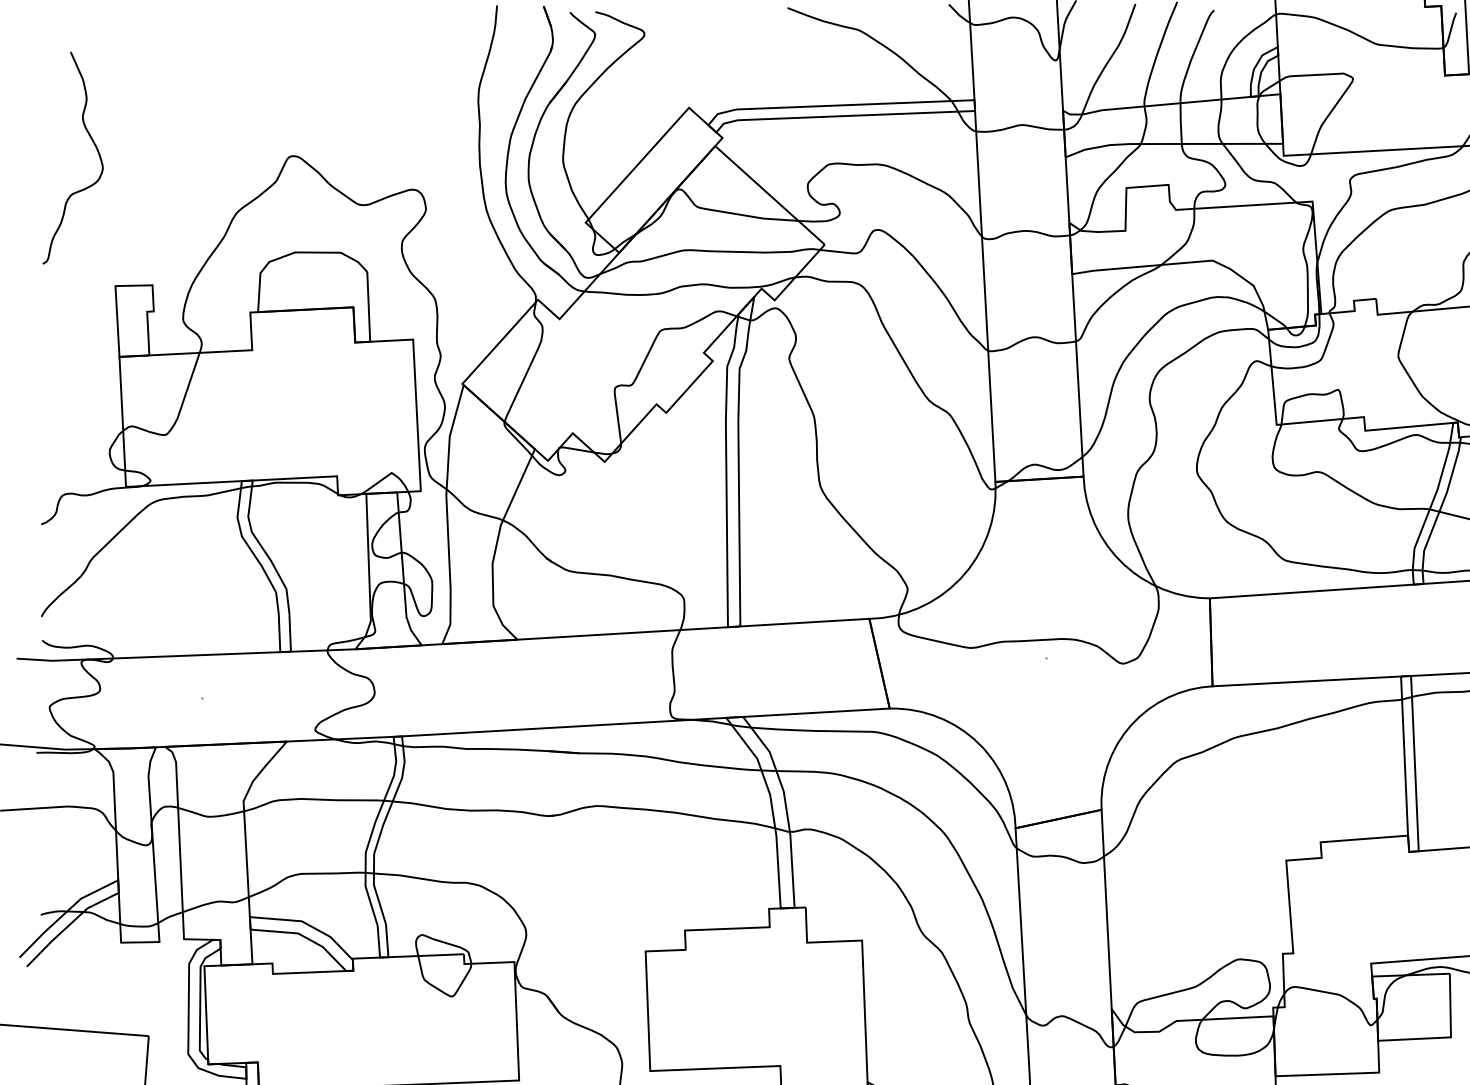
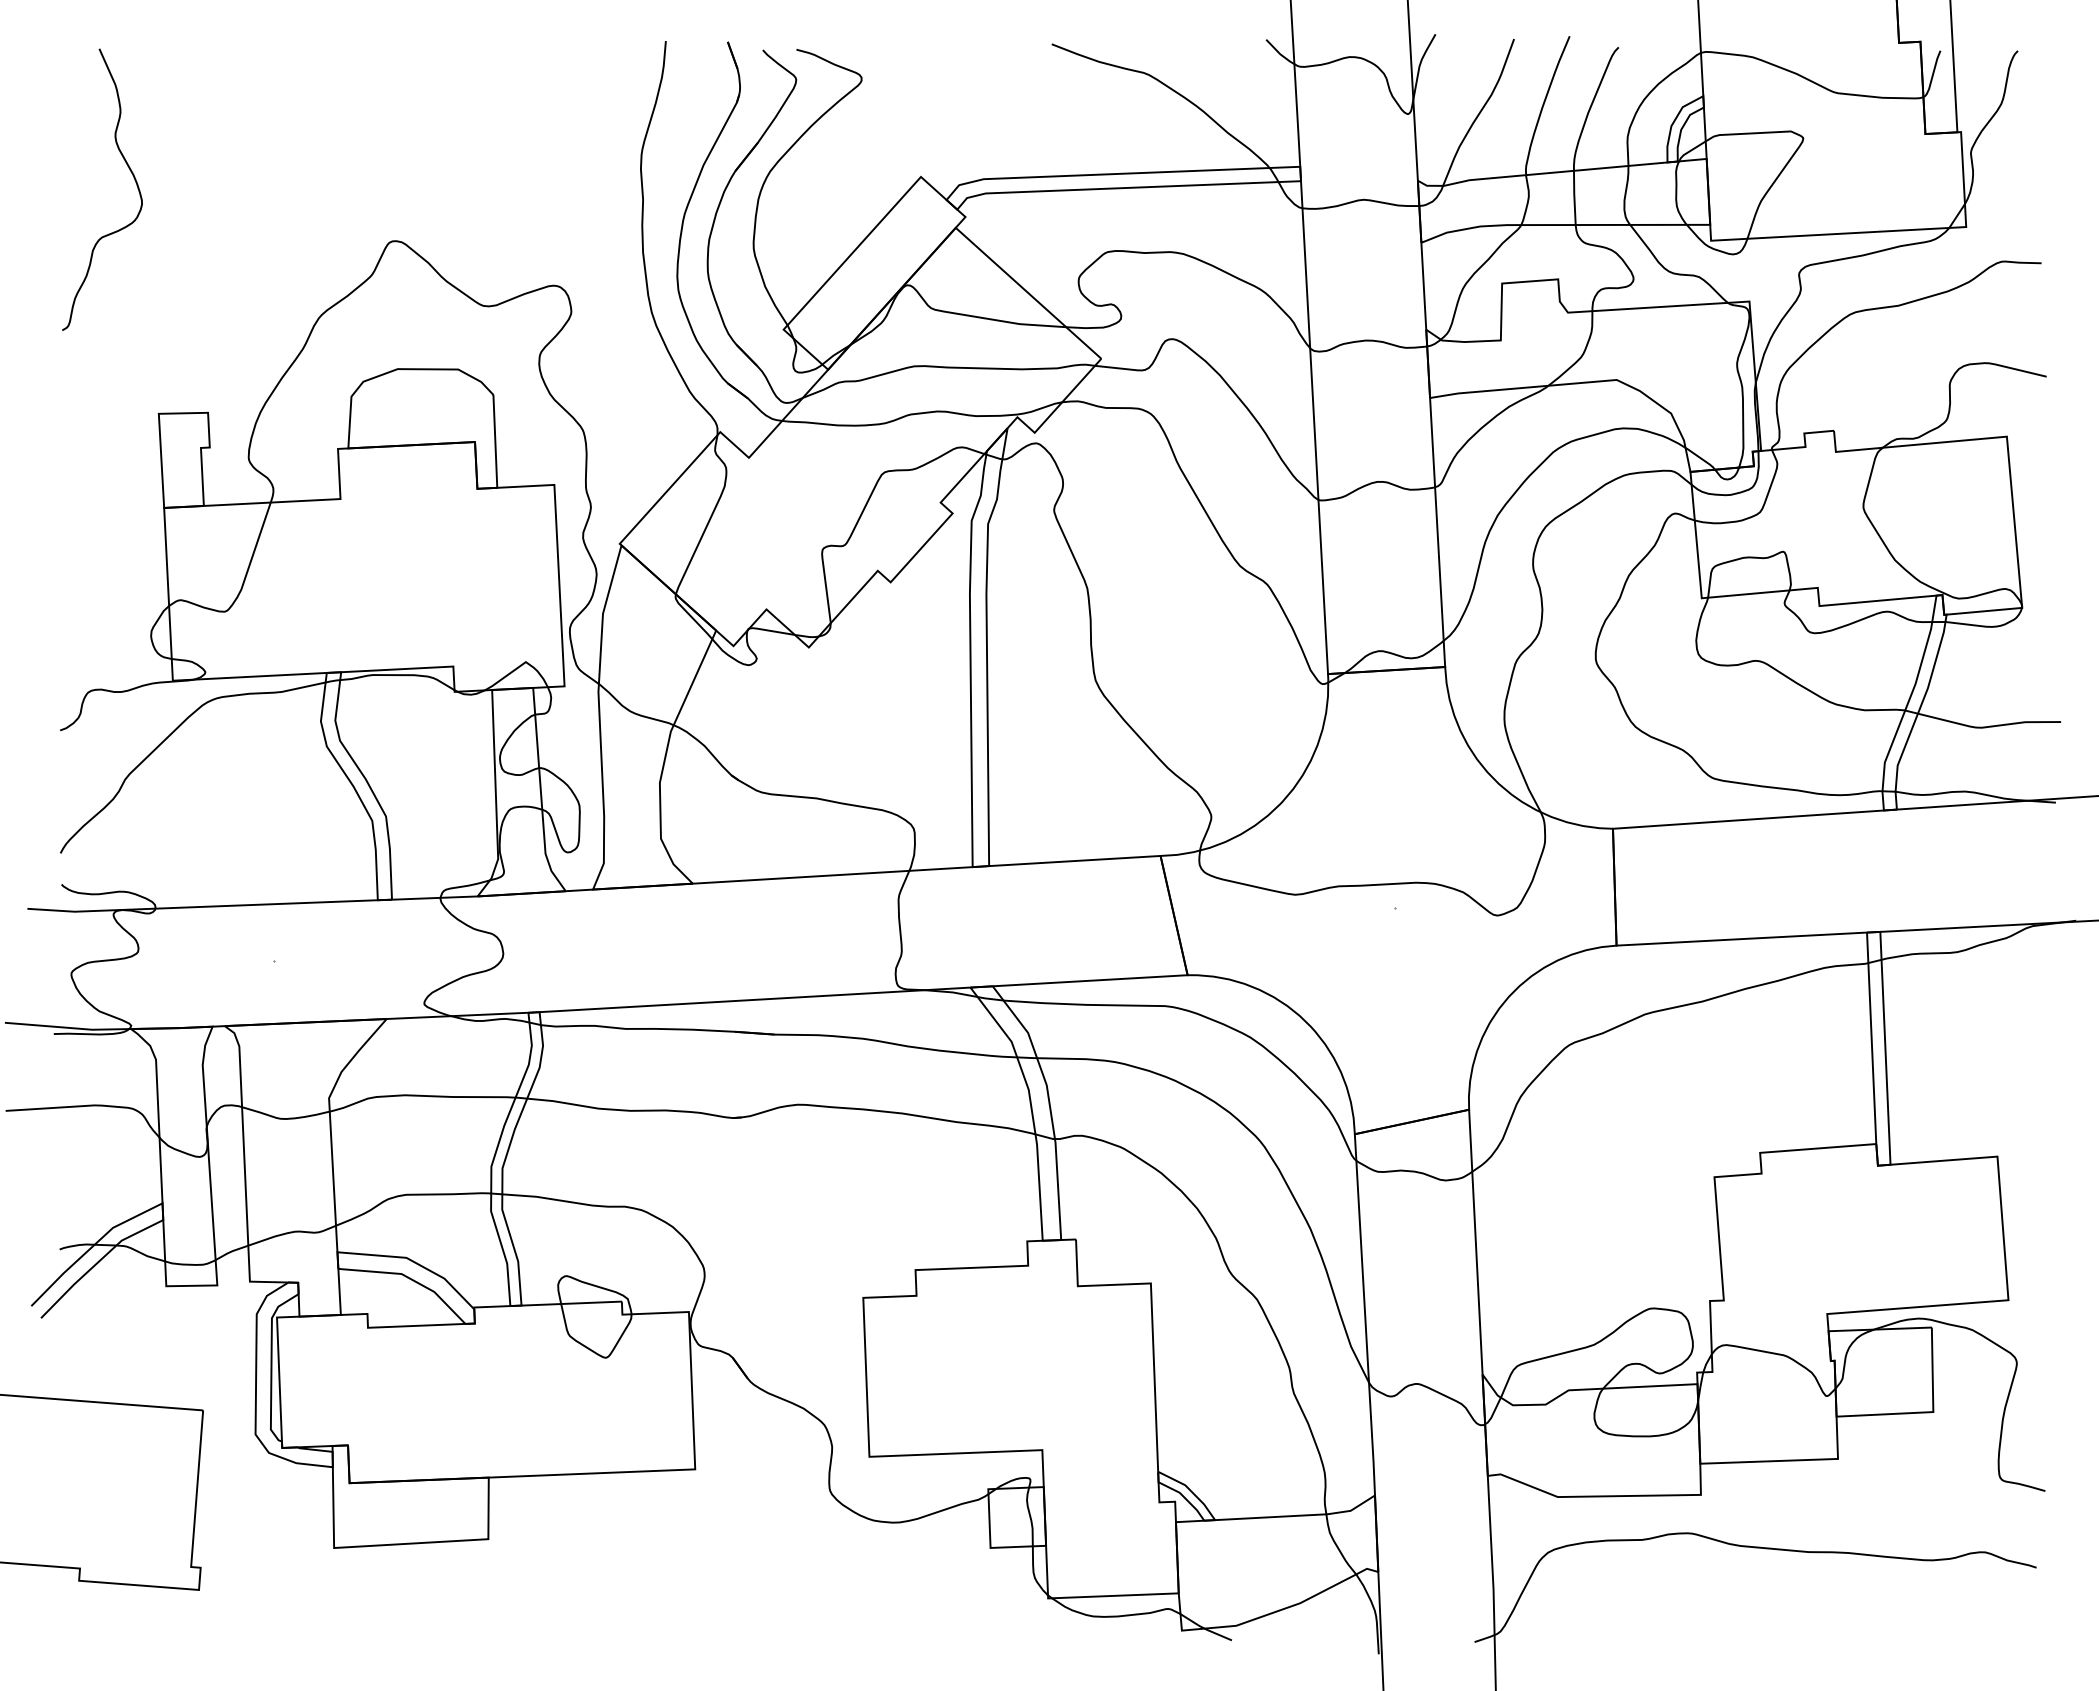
curve: (96, 149) -> (133, 178), moved

